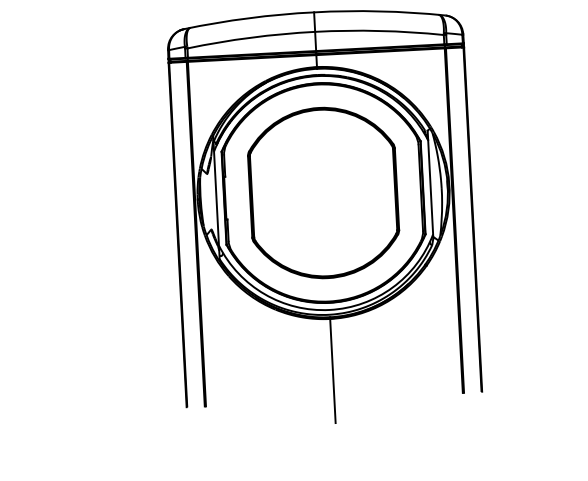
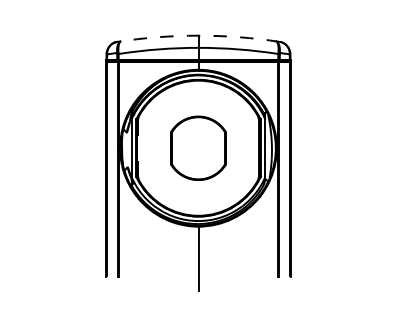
arc: (314, 12) -> (198, 35), solid -> dashed
part: (323, 193) -> (198, 148), size x0.6

